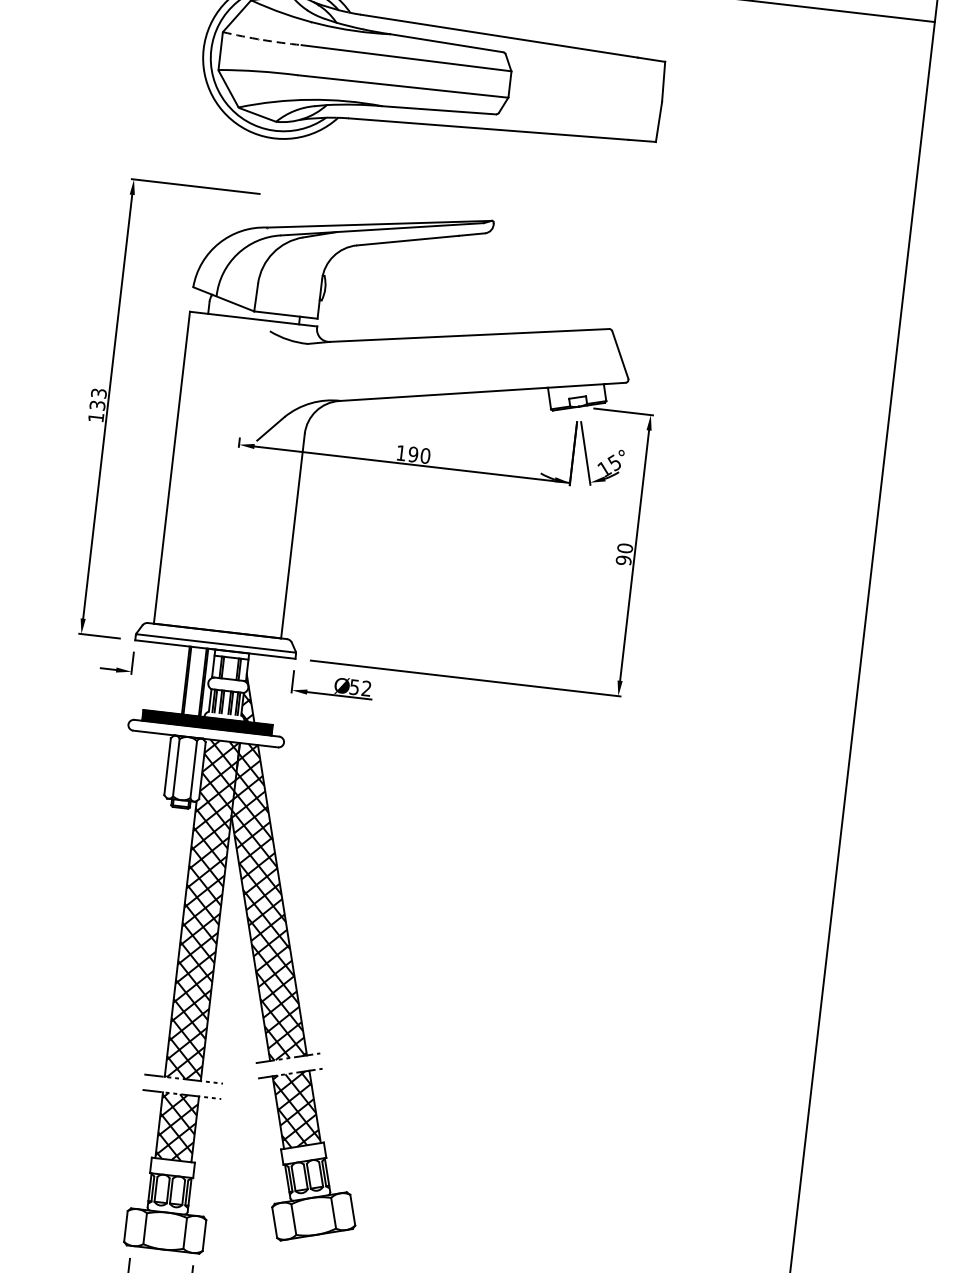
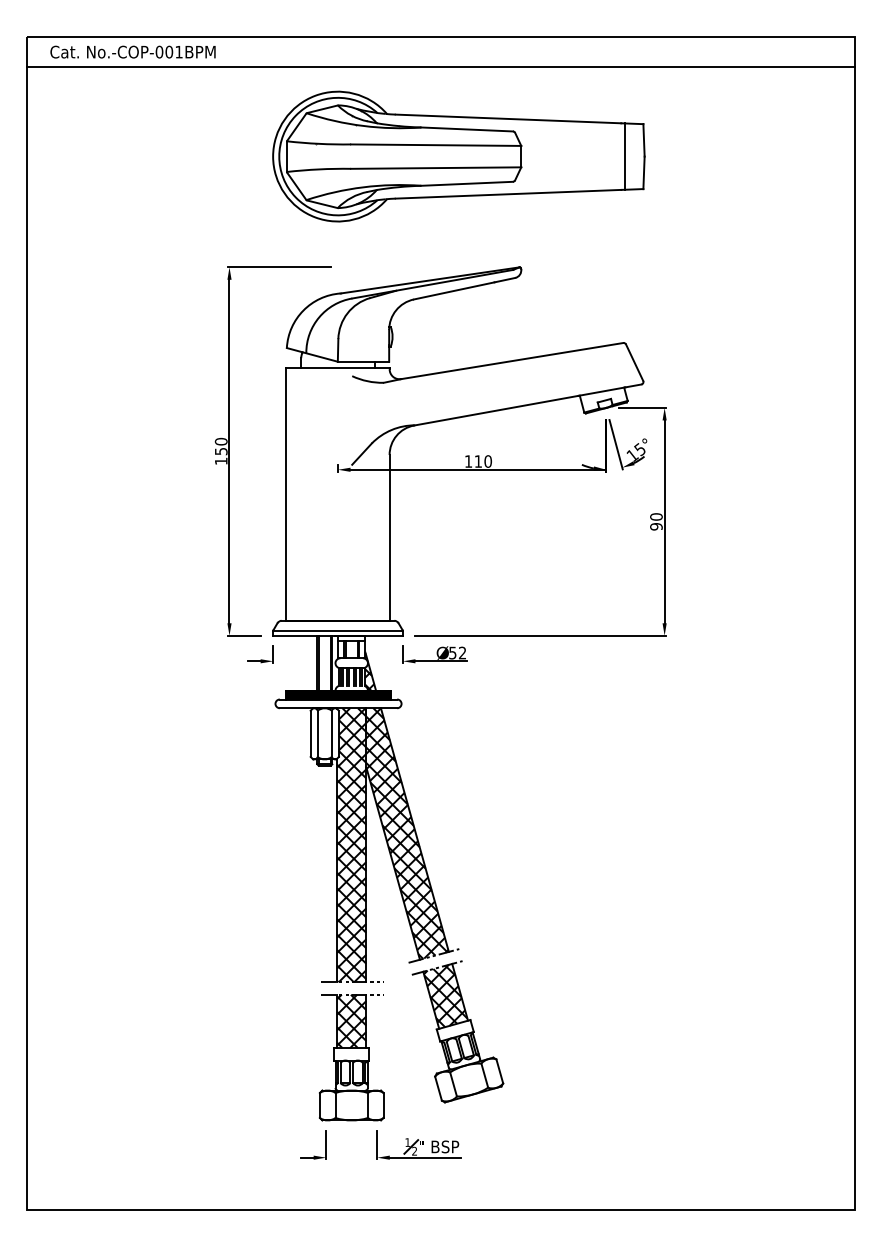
arc: (262, 39) -> (319, 143), dashed -> solid
line: (638, 99) -> (625, 156), added
text: (97, 397) -> (220, 445), 133 -> 150
text: (413, 454) -> (478, 461), 190 -> 110

